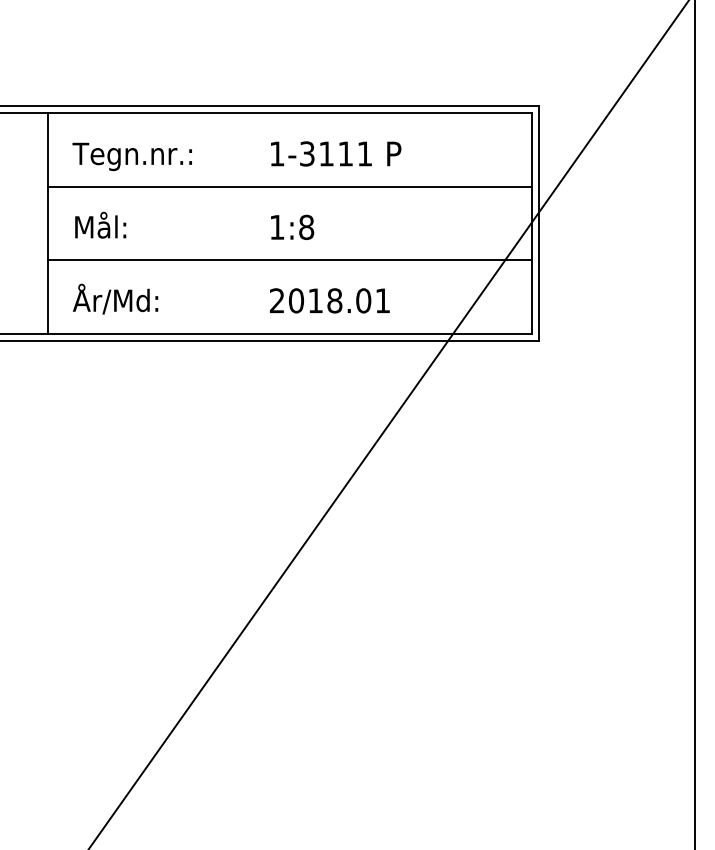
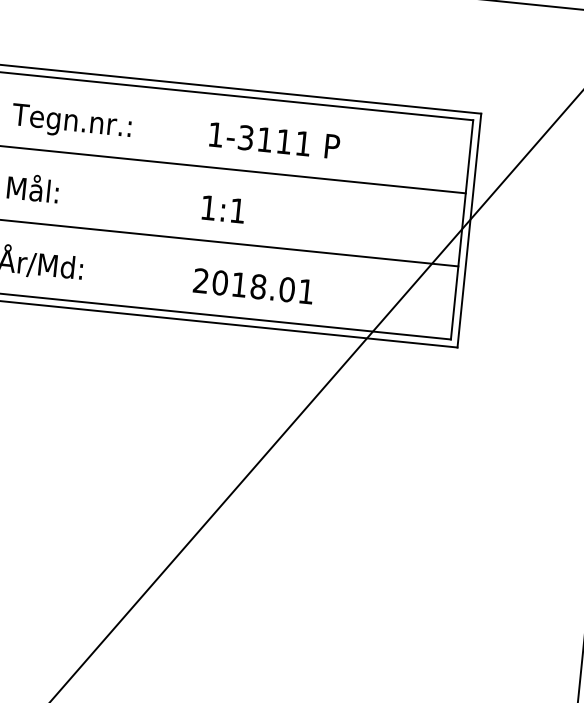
text: (306, 227) -> (237, 210), 1:8 -> 1:1

